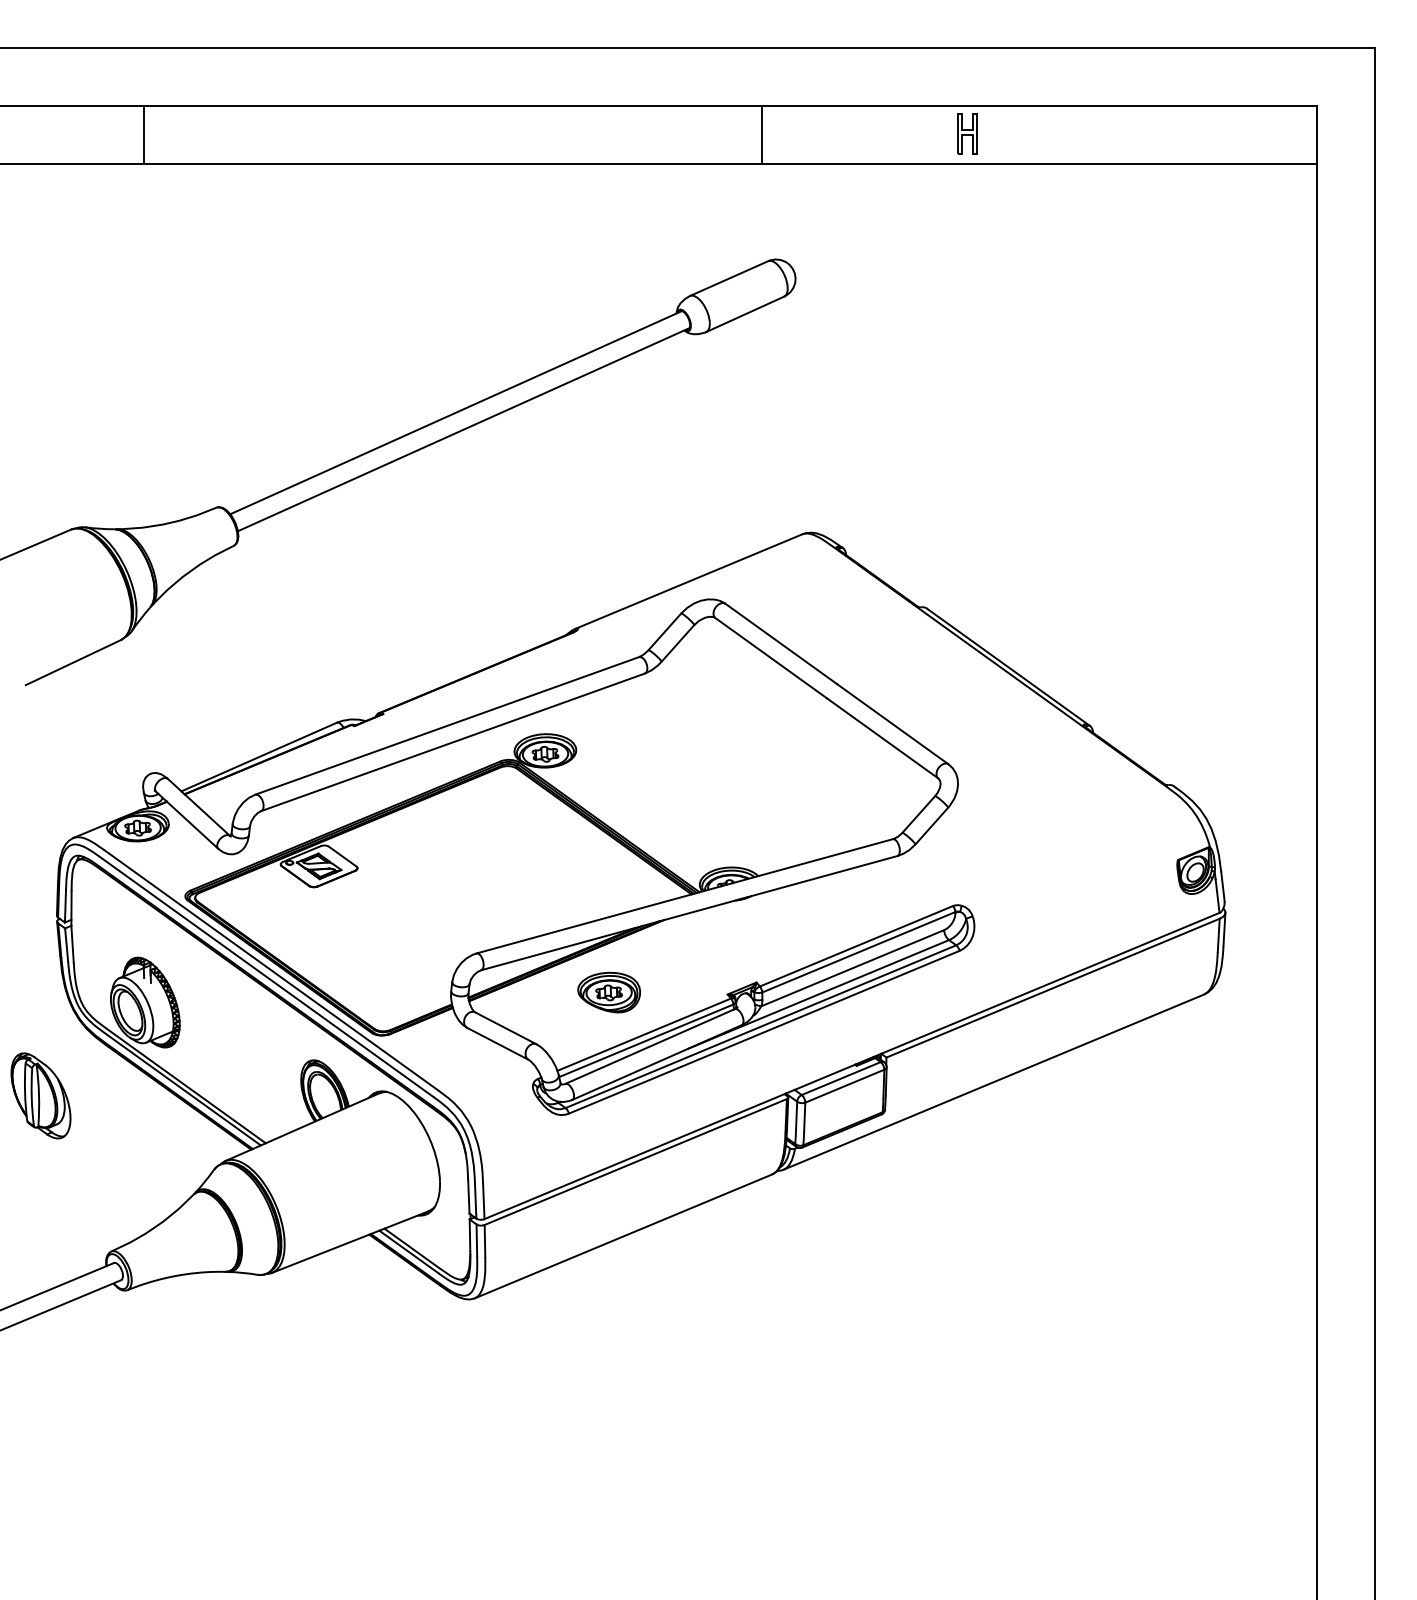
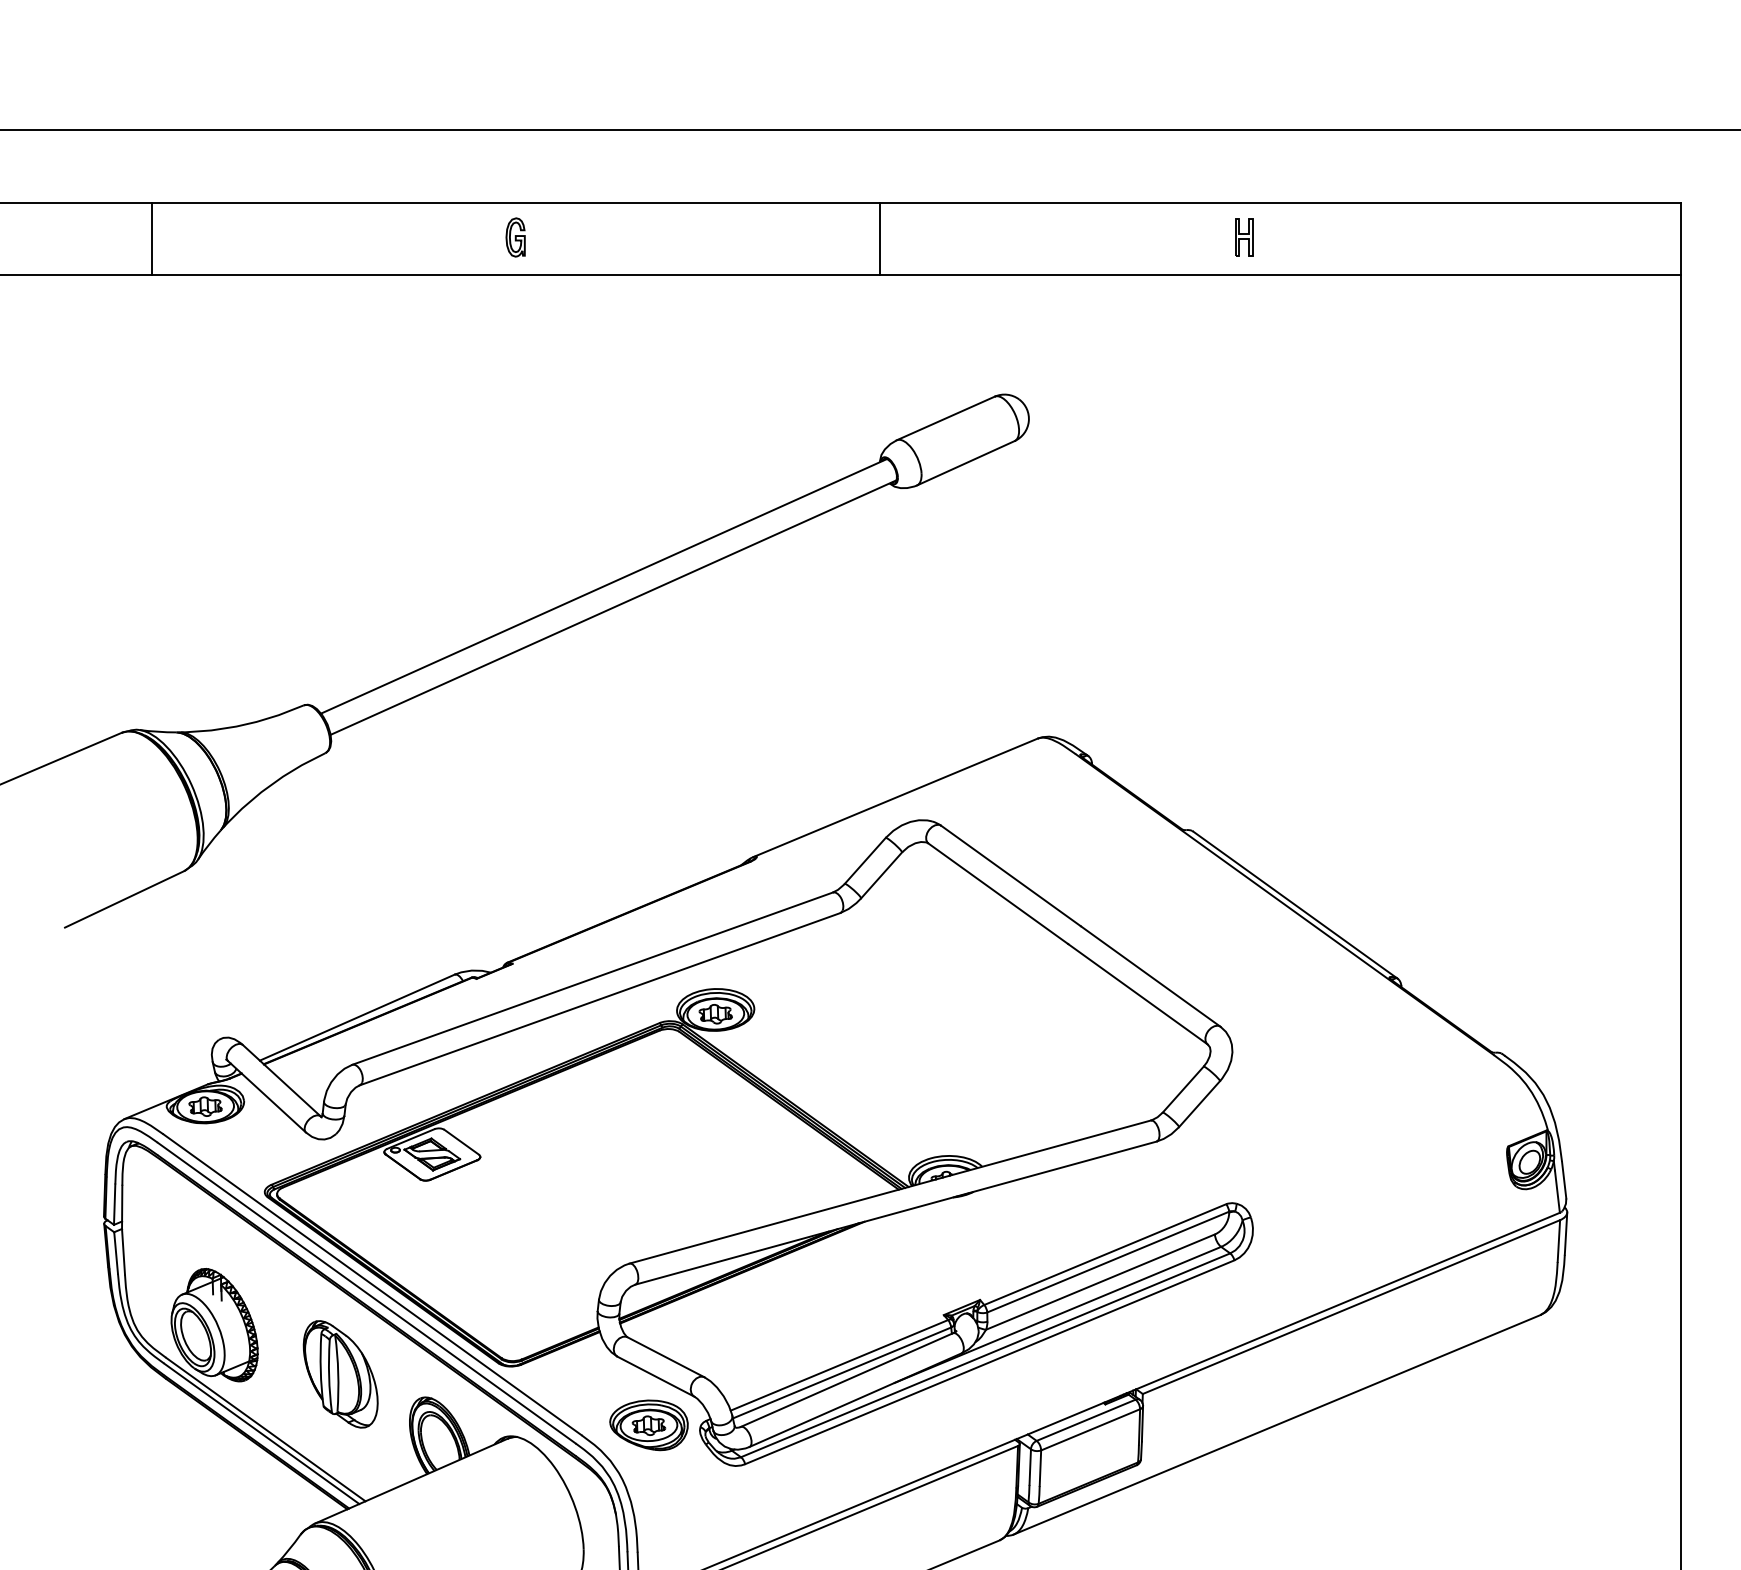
part: (385, 133) -> (515, 236), added
part: (967, 134) -> (1244, 238), size x0.71
line: (144, 135) -> (152, 239), moved
line: (761, 135) -> (879, 239), moved
part: (608, 992) -> (648, 1425), moved
part: (40, 1095) -> (340, 1373), moved

